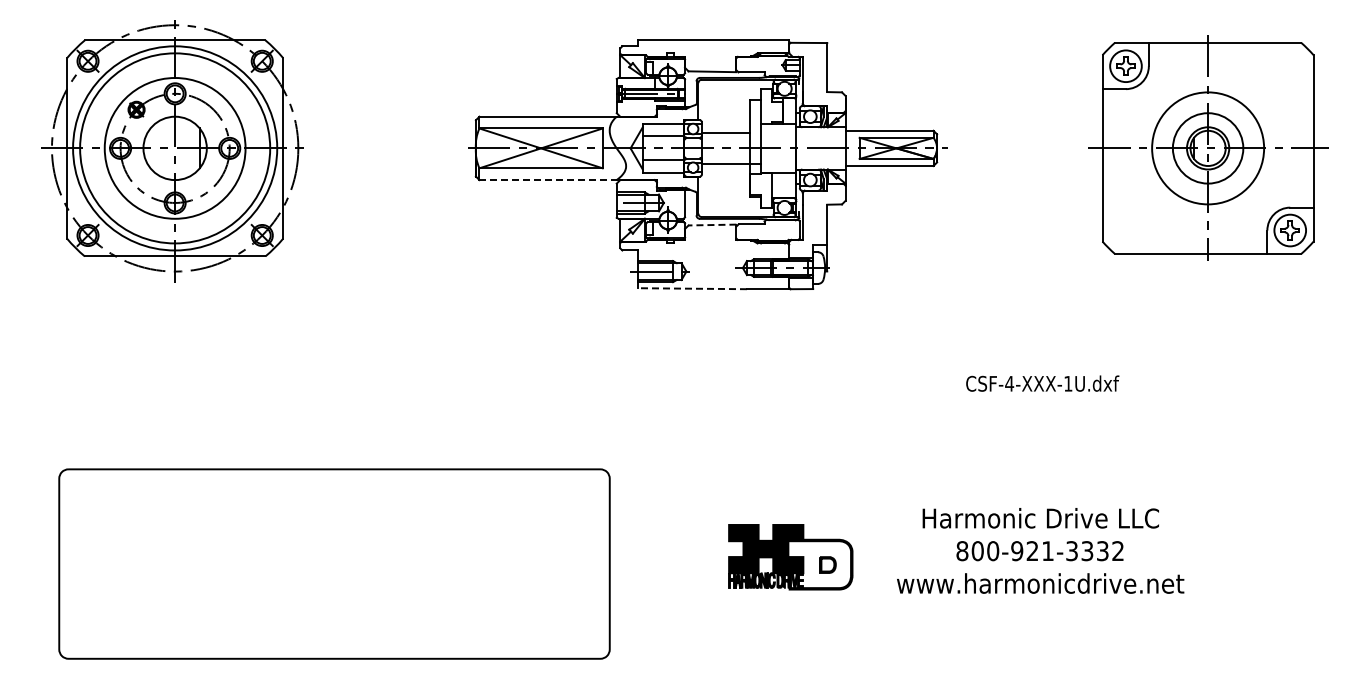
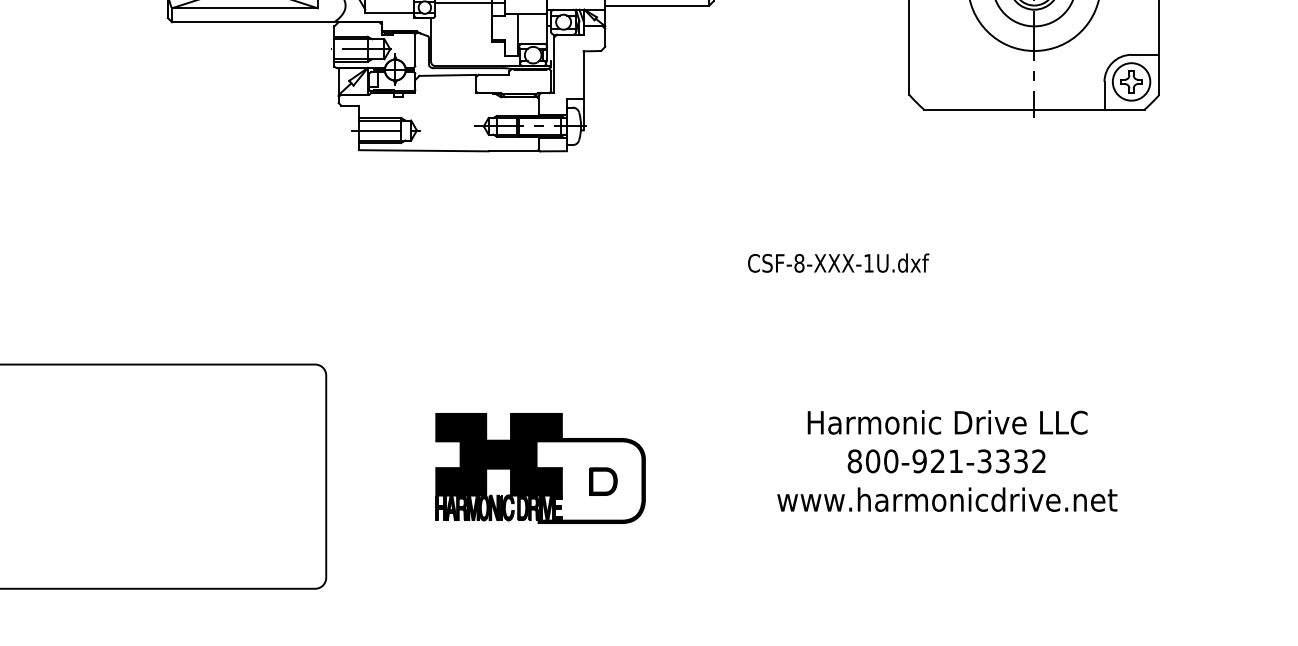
line: (548, 180) -> (253, 22), dashed -> solid
line: (712, 225) -> (447, 75), dashed -> solid
line: (692, 288) -> (424, 150), dashed -> solid
text: (1009, 383) -> (799, 262), CSF-4-XXX-1U.dxf -> CSF-8-XXX-1U.dxf
text: (1040, 550) -> (947, 460), moved
part: (790, 557) -> (540, 468), size x1.43

